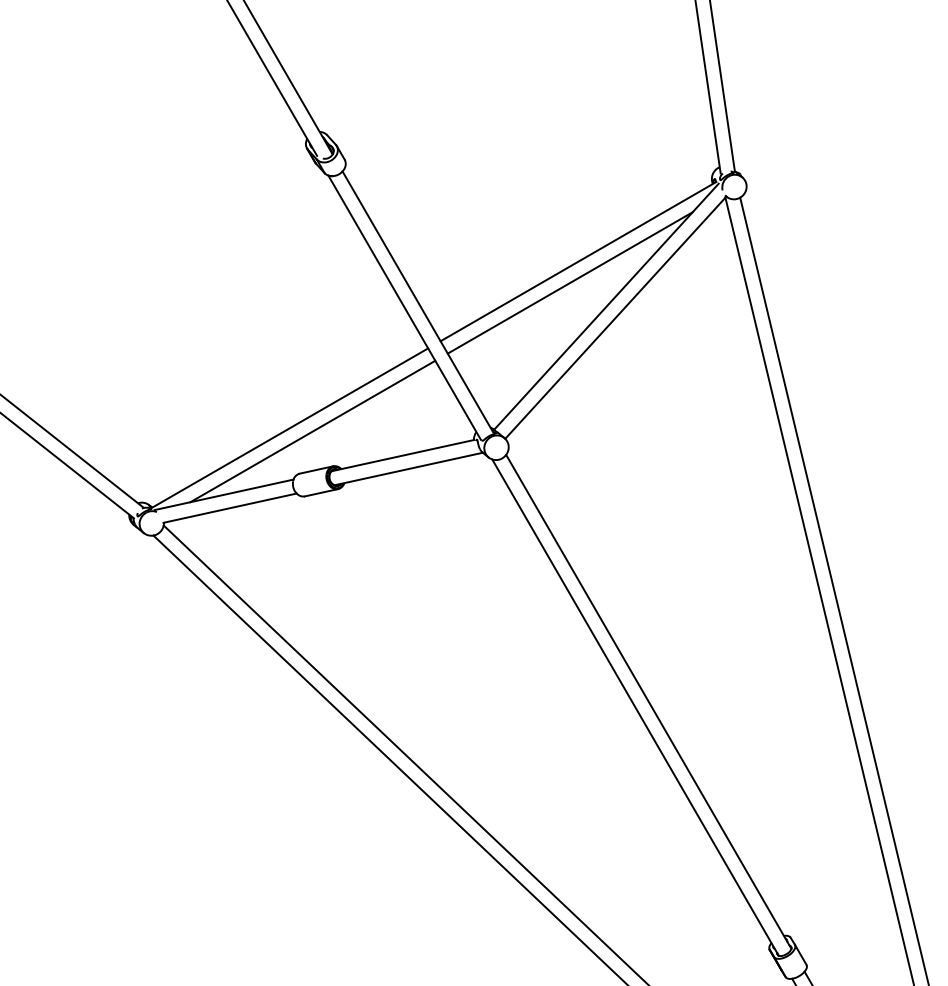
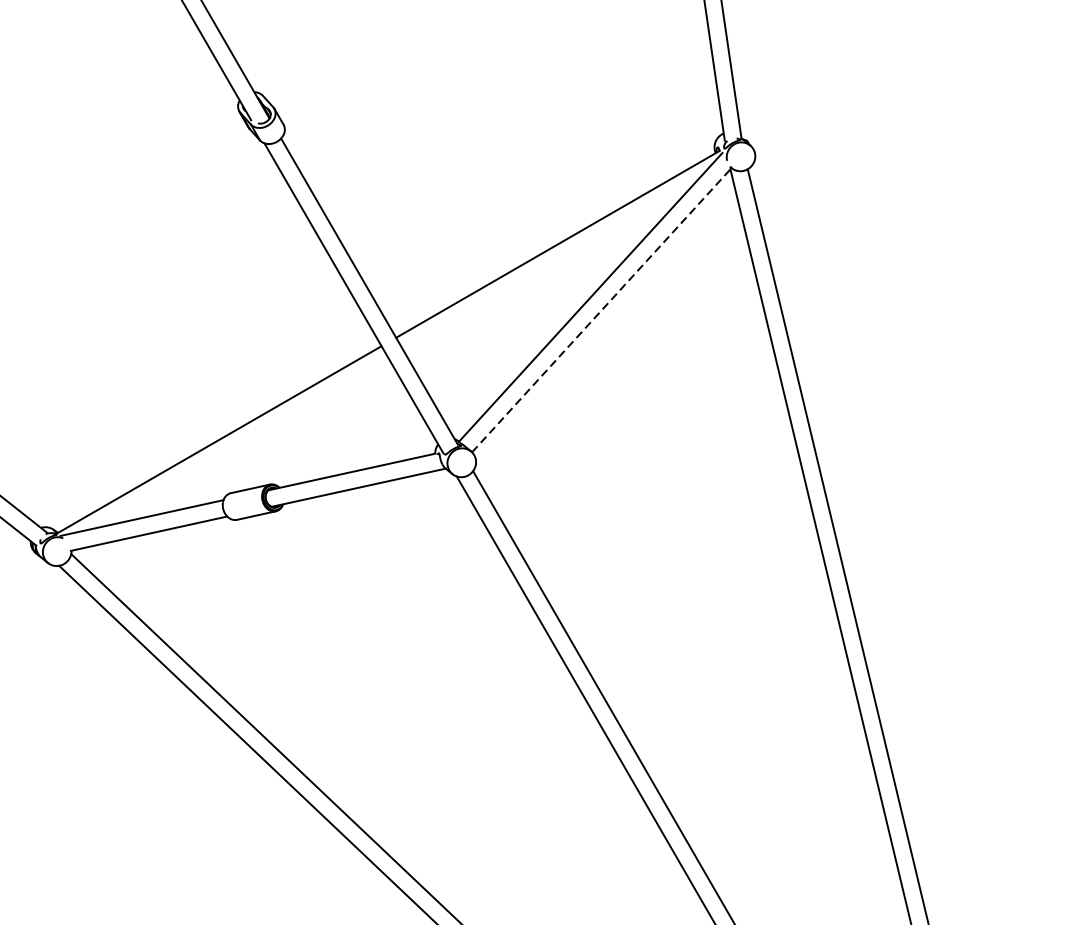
line: (569, 282) -> (547, 268), removed
line: (615, 317) -> (601, 309), solid -> dashed
line: (312, 431) -> (245, 443), removed

